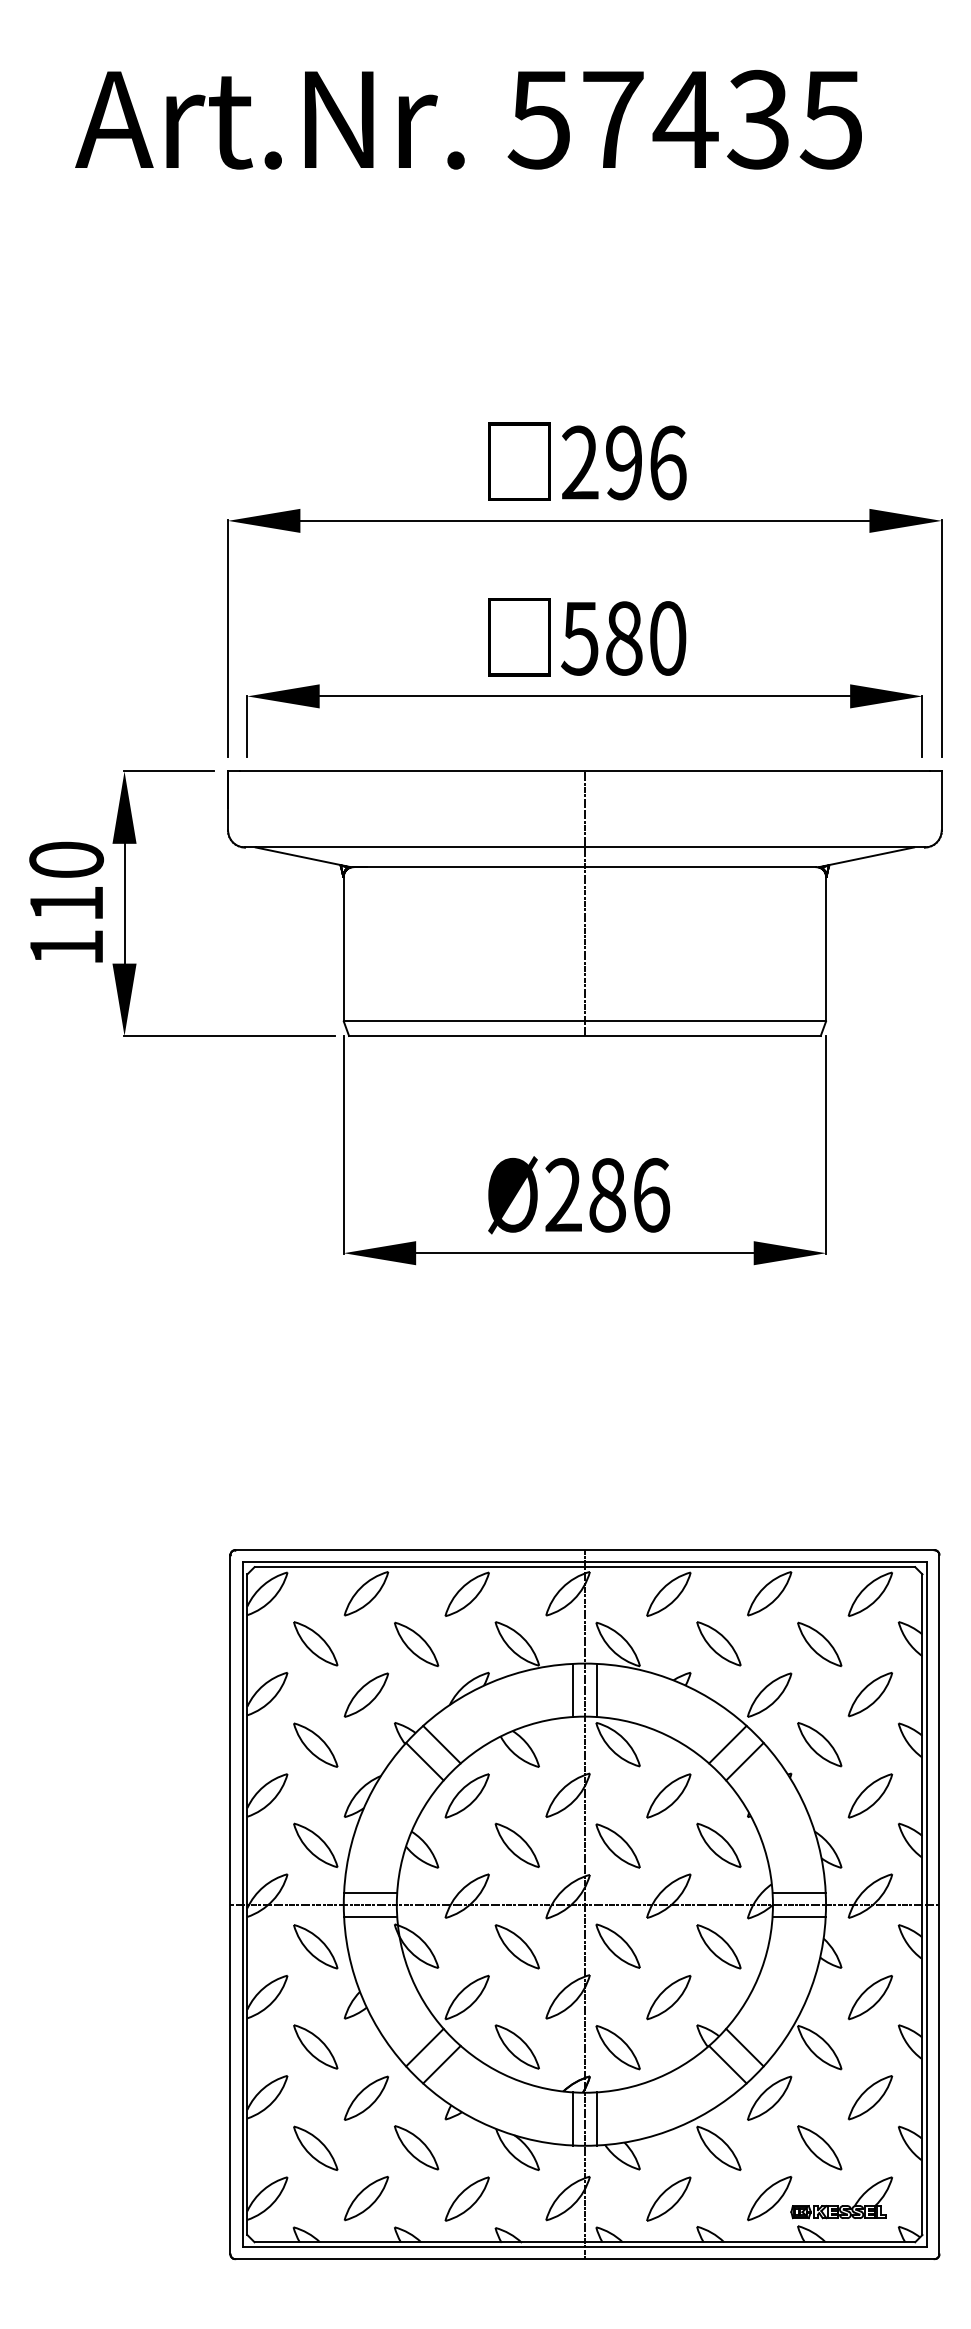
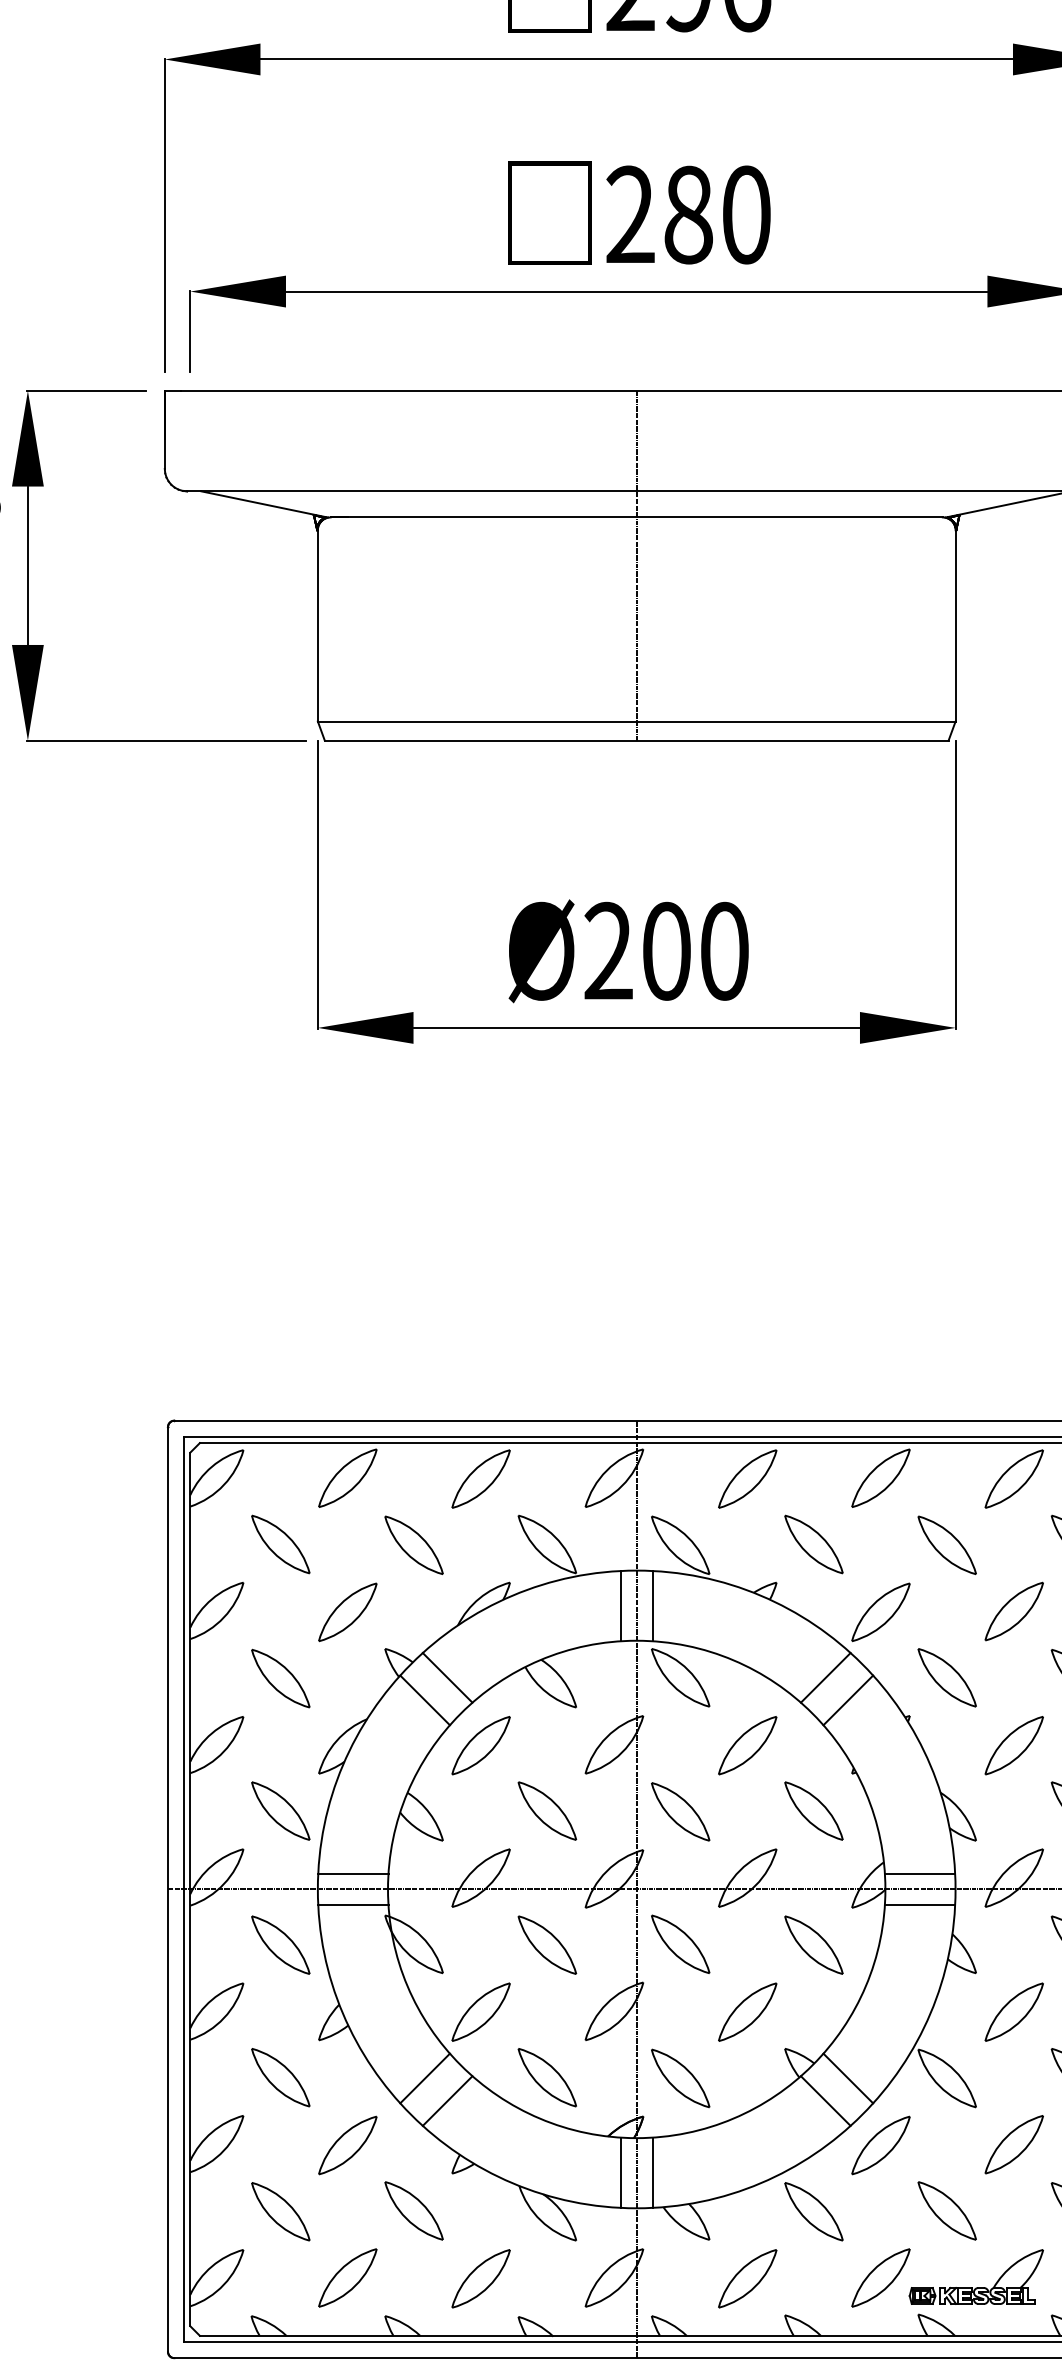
text: (579, 638) -> (629, 215), 580 -> 280
text: (629, 1194) -> (695, 950), Ø286 -> Ø200

